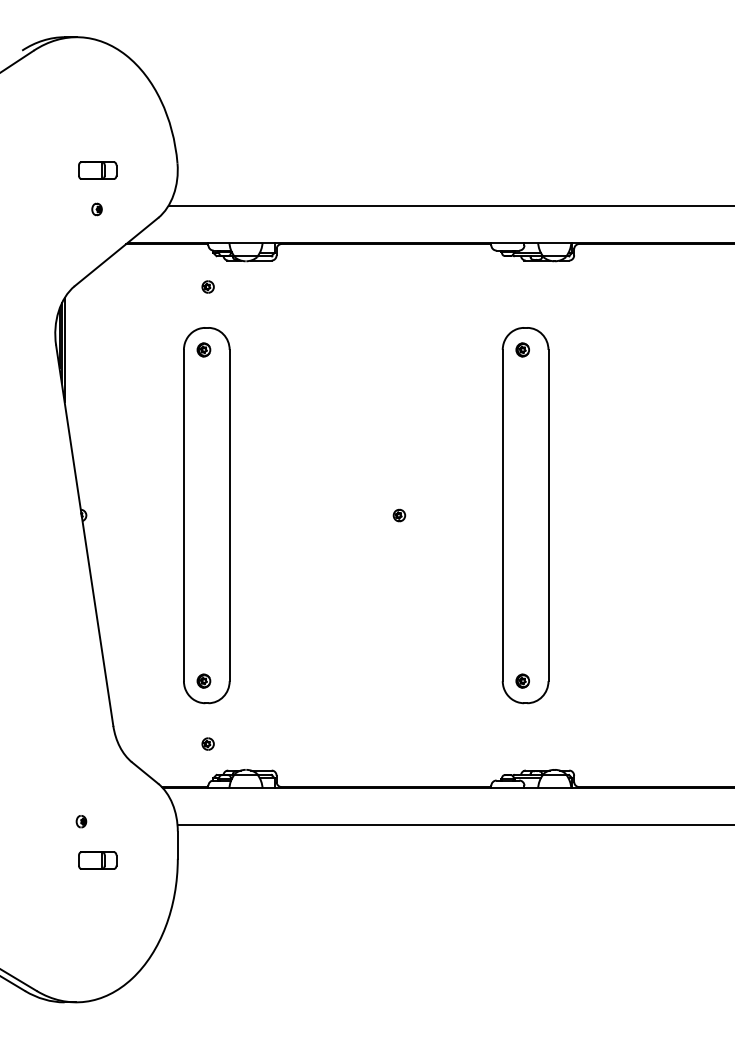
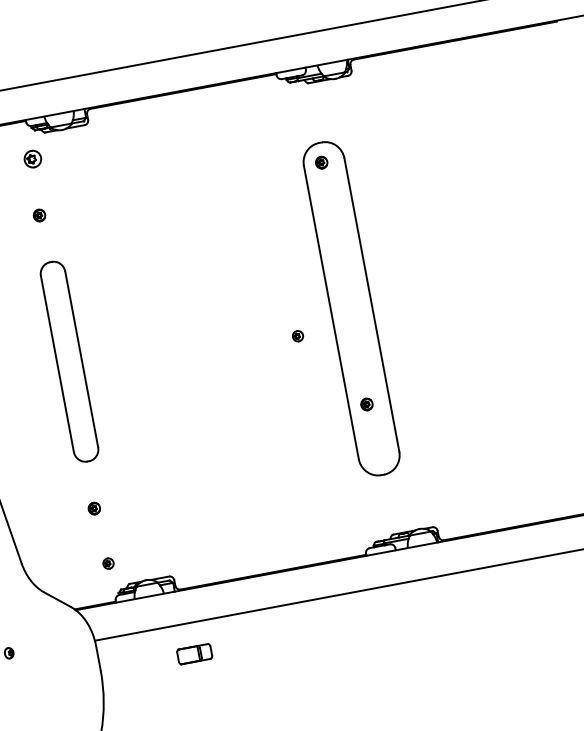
part: (207, 286) -> (32, 158), size x1.6
part: (206, 515) -> (69, 361), size x0.6
part: (399, 515) -> (298, 336), moved
part: (522, 680) -> (366, 403), moved
part: (97, 860) -> (194, 654), moved

